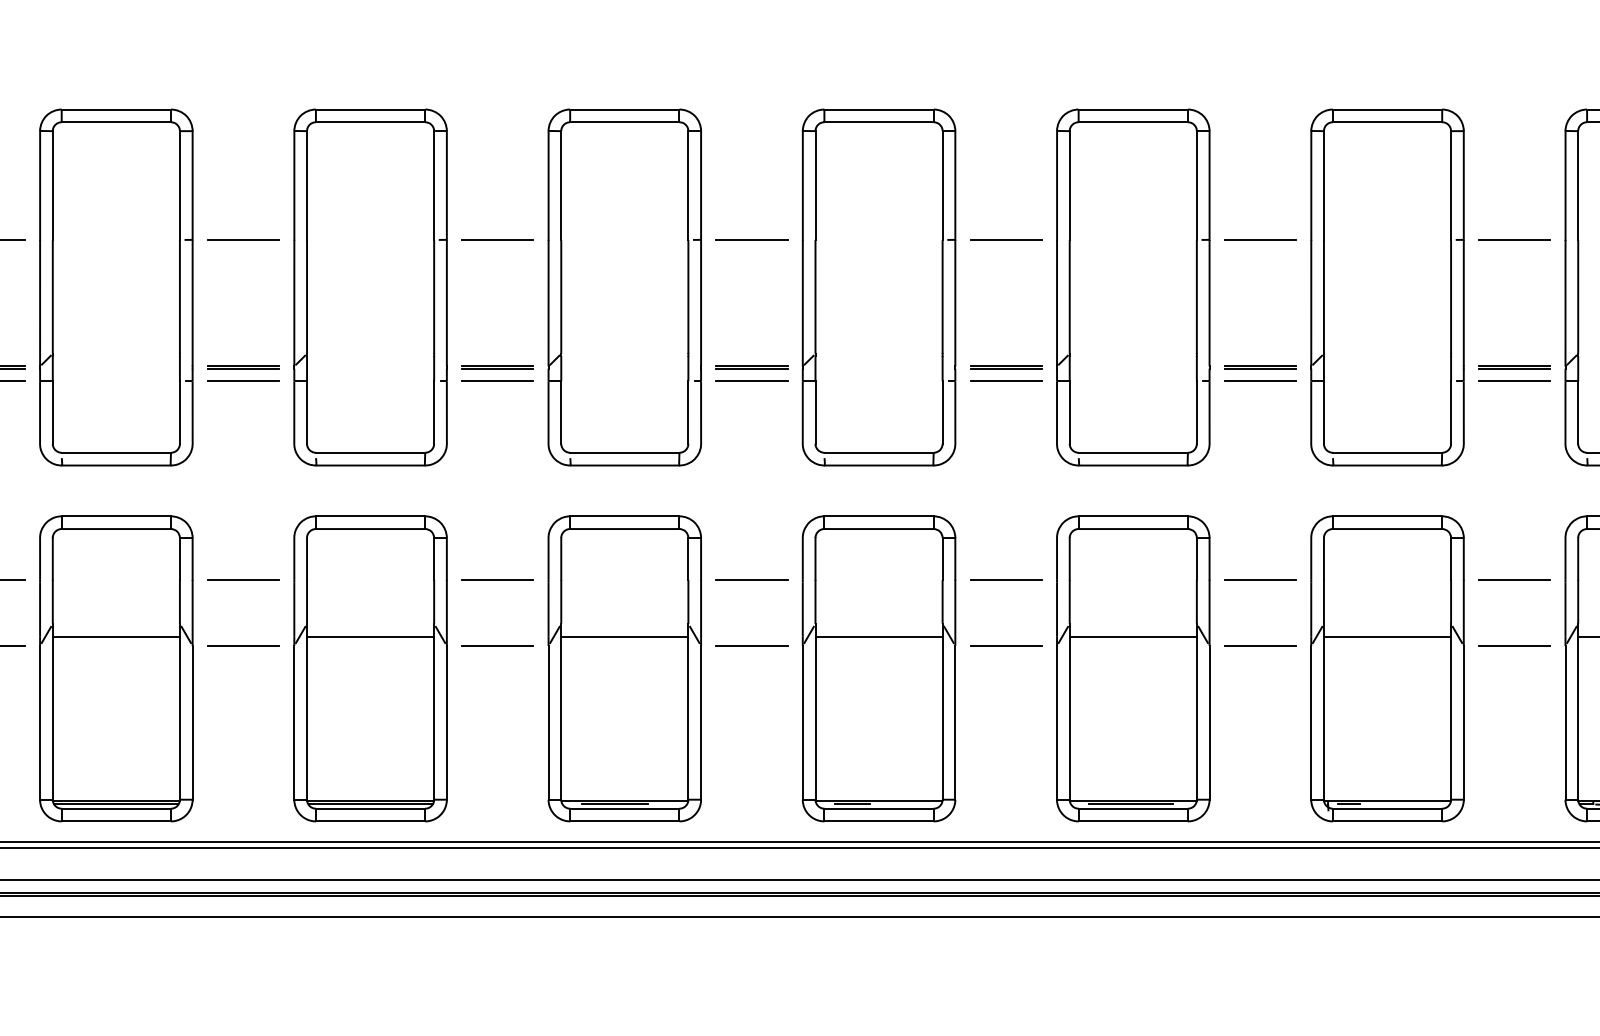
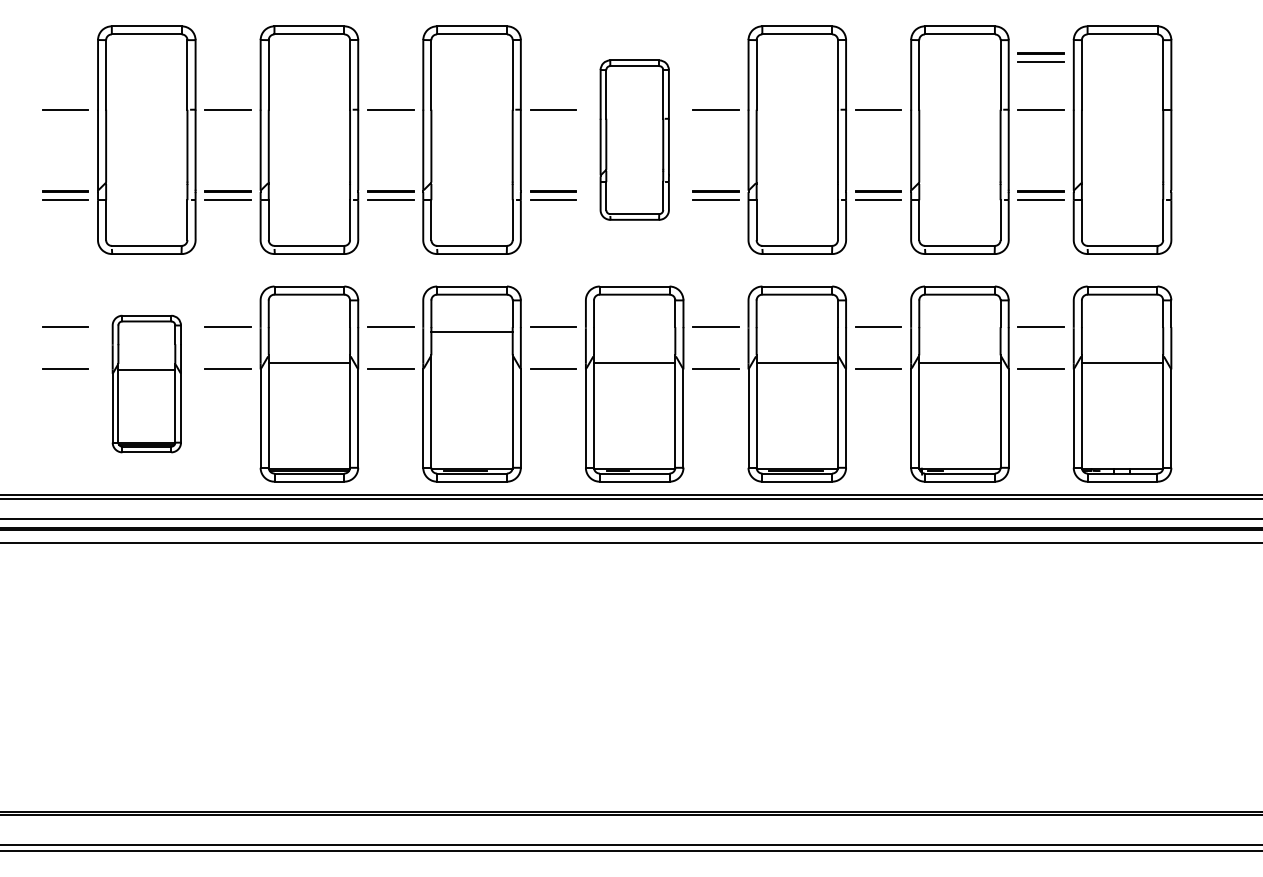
part: (1513, 158) -> (1040, 57), added
part: (878, 286) -> (634, 139), size x0.7
line: (623, 636) -> (471, 332), moved
part: (115, 667) -> (146, 383), size x0.7

